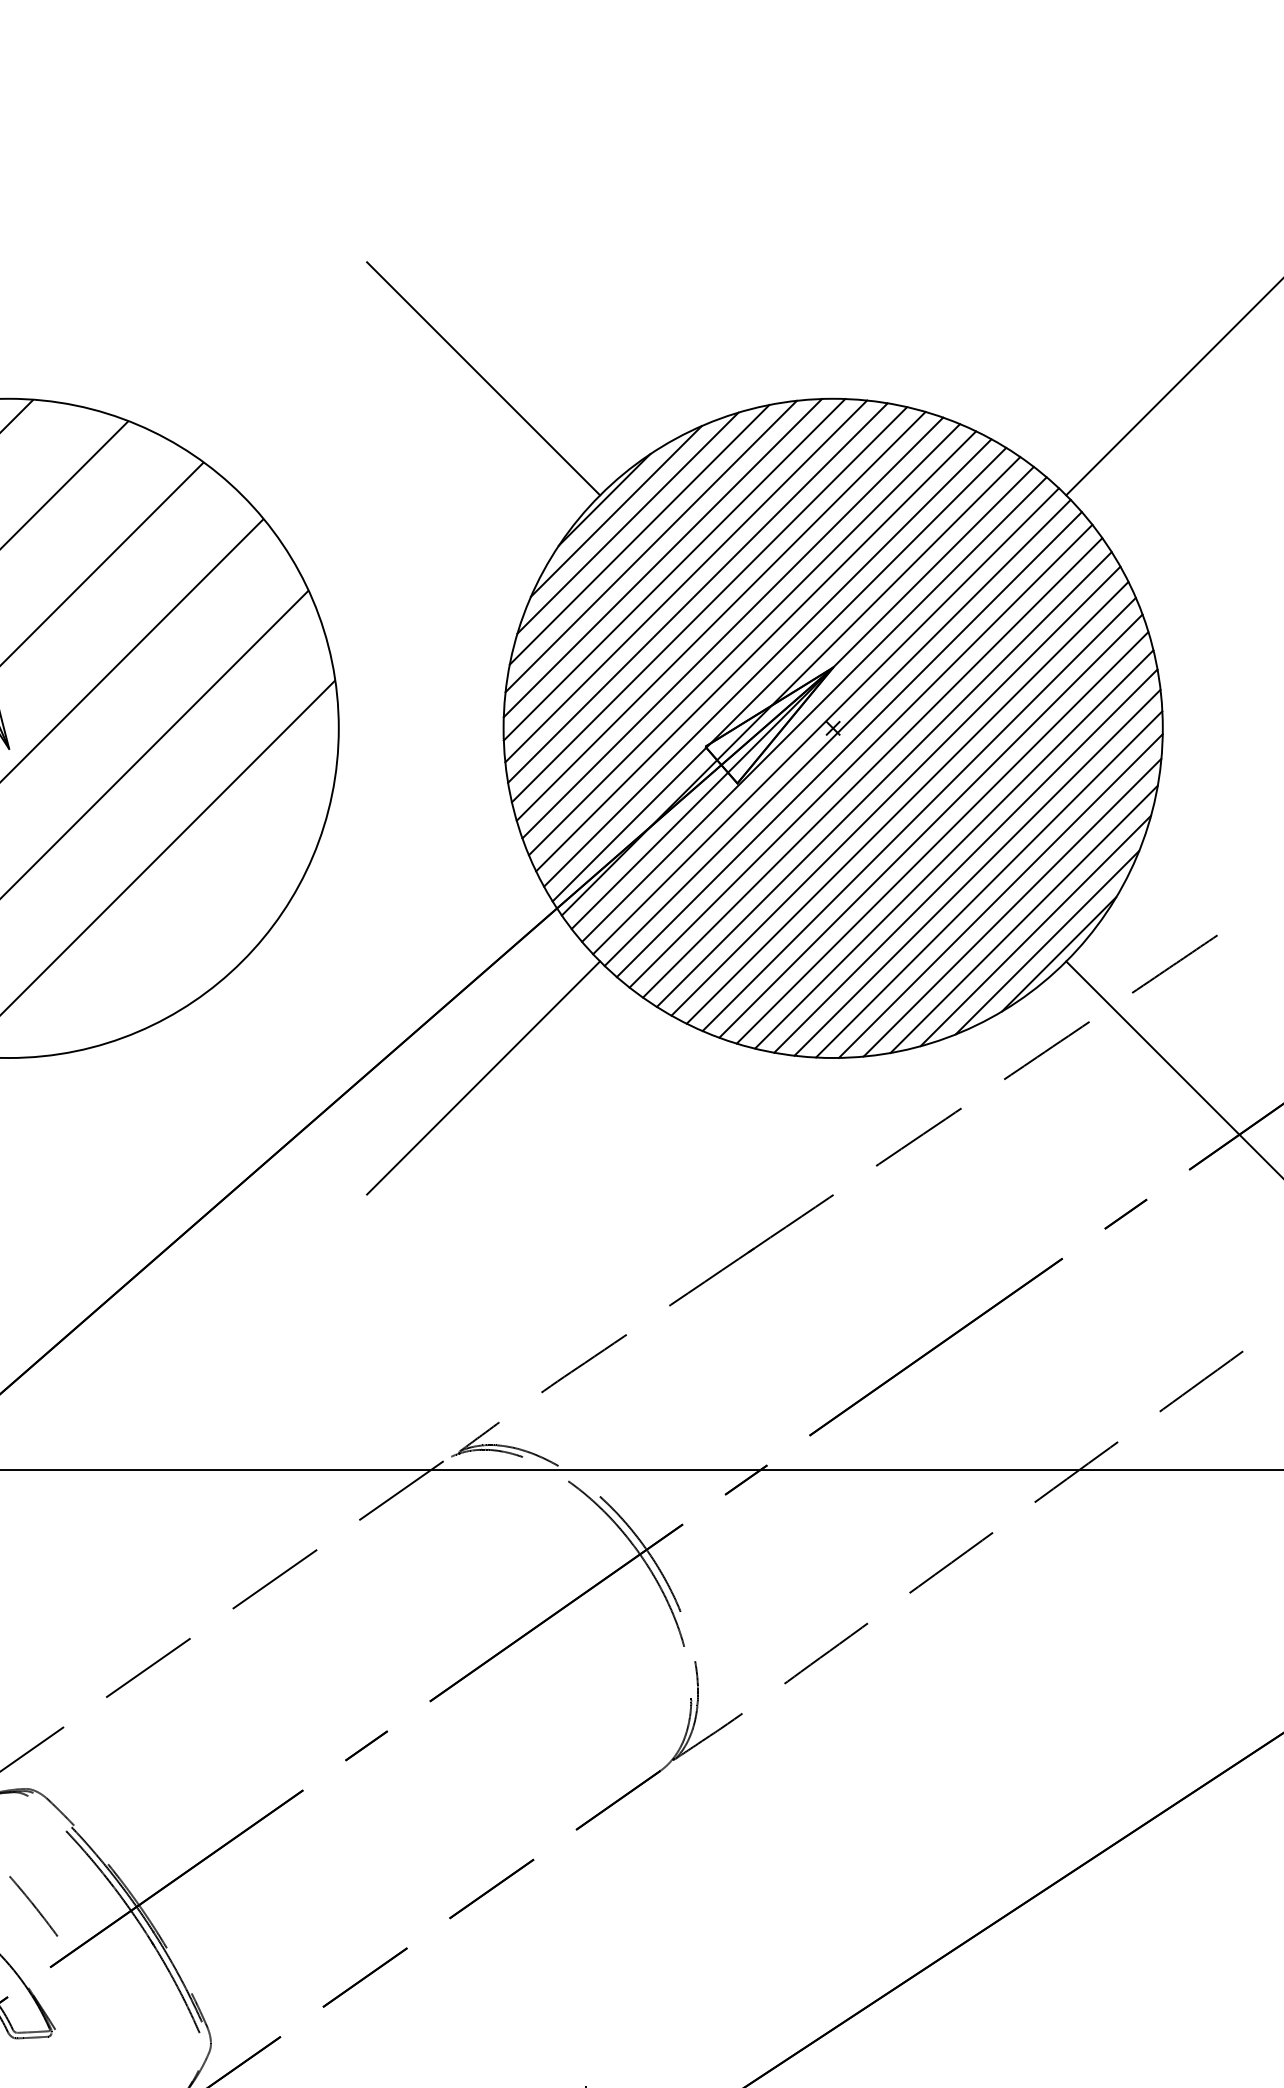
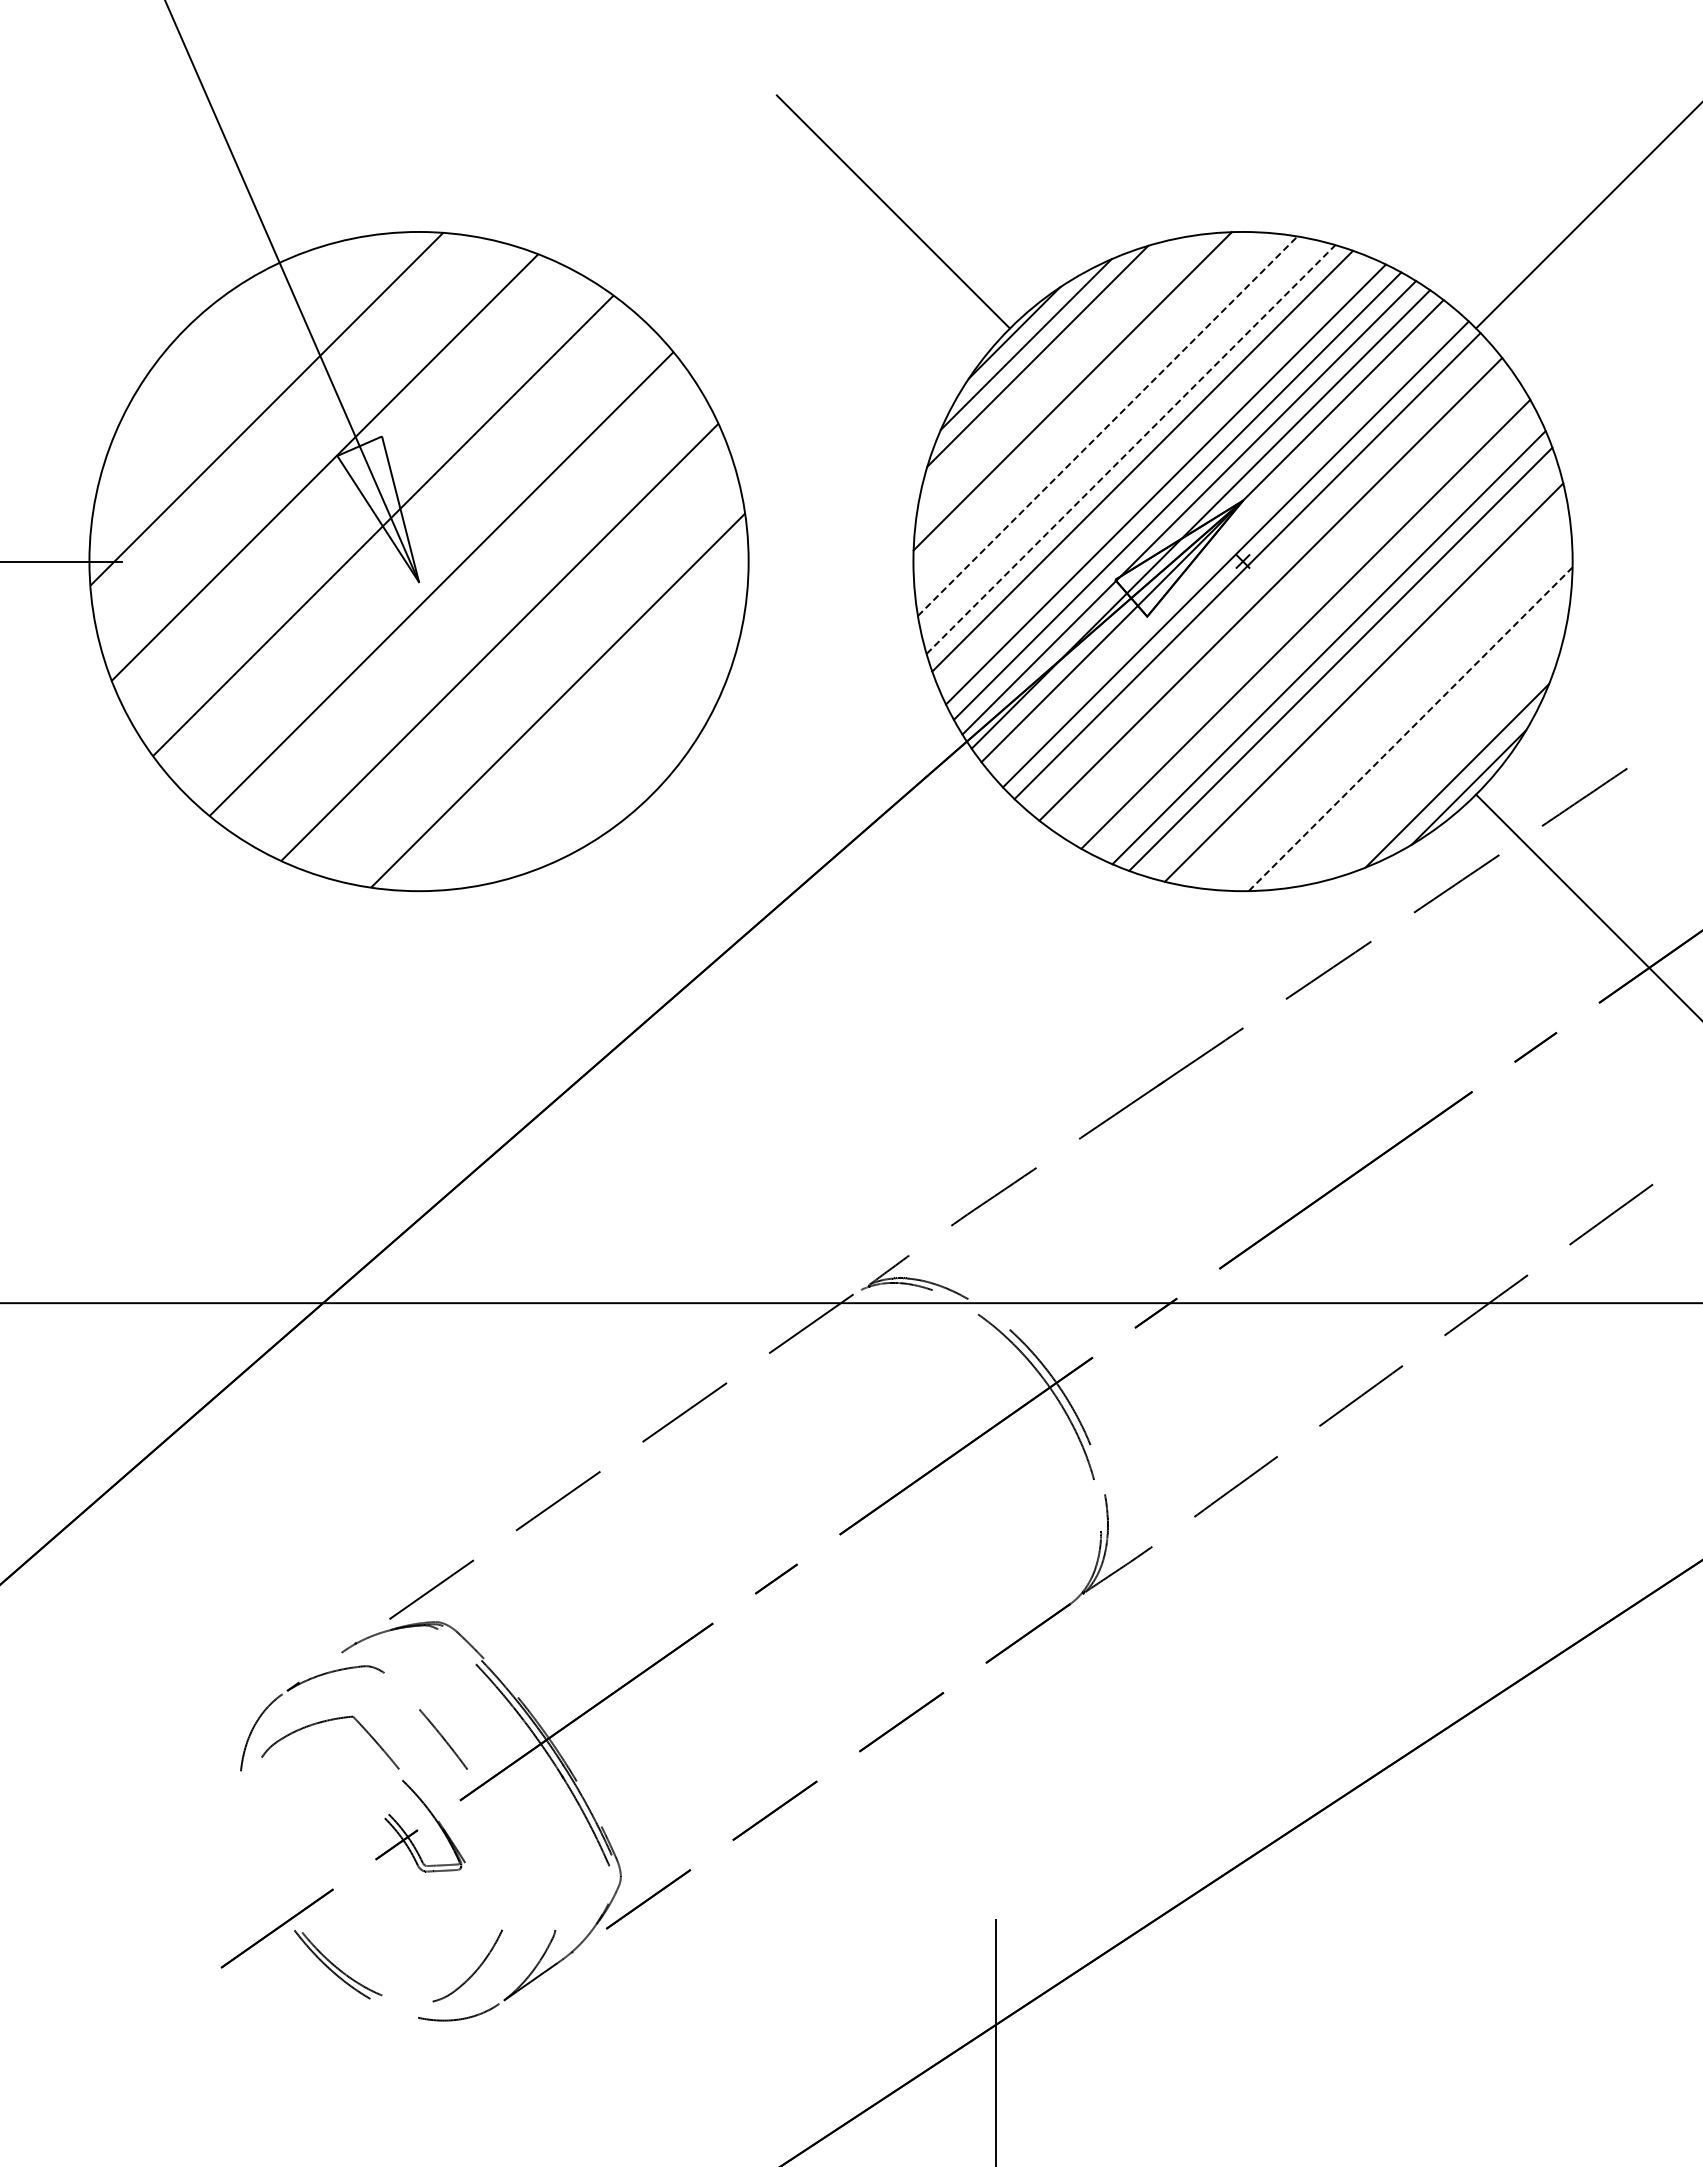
line: (639, 534) -> (1049, 367), removed
line: (650, 546) -> (1060, 379), removed
line: (674, 569) -> (1084, 402), removed
line: (686, 581) -> (1096, 414), removed
line: (698, 592) -> (1108, 425), solid -> dashed
line: (708, 604) -> (1118, 437), removed
line: (721, 616) -> (1131, 449), solid -> dashed
line: (743, 639) -> (1153, 472), removed
line: (813, 709) -> (1223, 542), removed
line: (848, 744) -> (1258, 577), removed
line: (872, 767) -> (1282, 600), removed
line: (883, 779) -> (1293, 612), removed
line: (907, 802) -> (1317, 635), removed
line: (942, 837) -> (1352, 670), removed
line: (965, 860) -> (1375, 693), removed
line: (977, 872) -> (1387, 705), removed
line: (988, 884) -> (1398, 717), removed
line: (1000, 896) -> (1410, 729), solid -> dashed
line: (1012, 907) -> (1422, 740), removed
line: (1023, 919) -> (1433, 752), removed
line: (1035, 931) -> (1445, 764), removed
line: (482, 1077) -> (892, 910), removed

